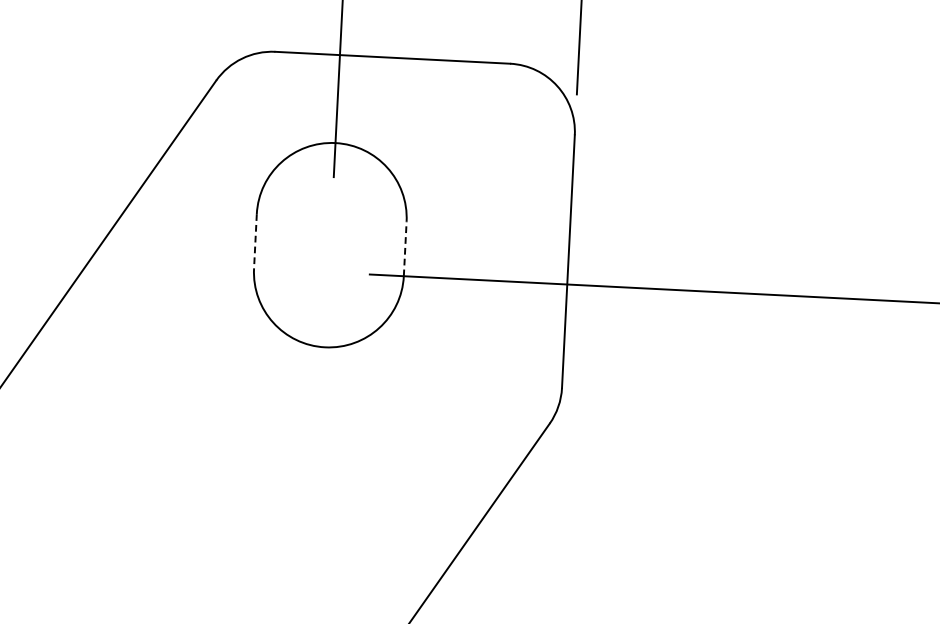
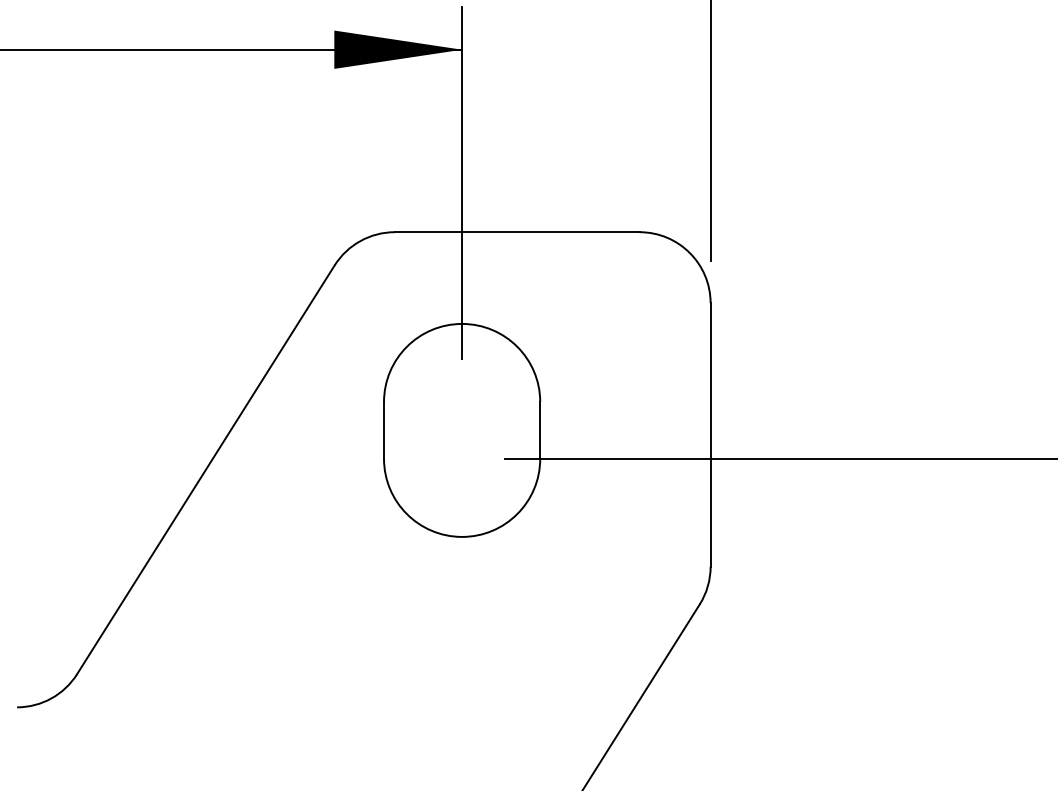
line: (255, 241) -> (384, 430), dashed -> solid
line: (405, 248) -> (540, 429), dashed -> solid

